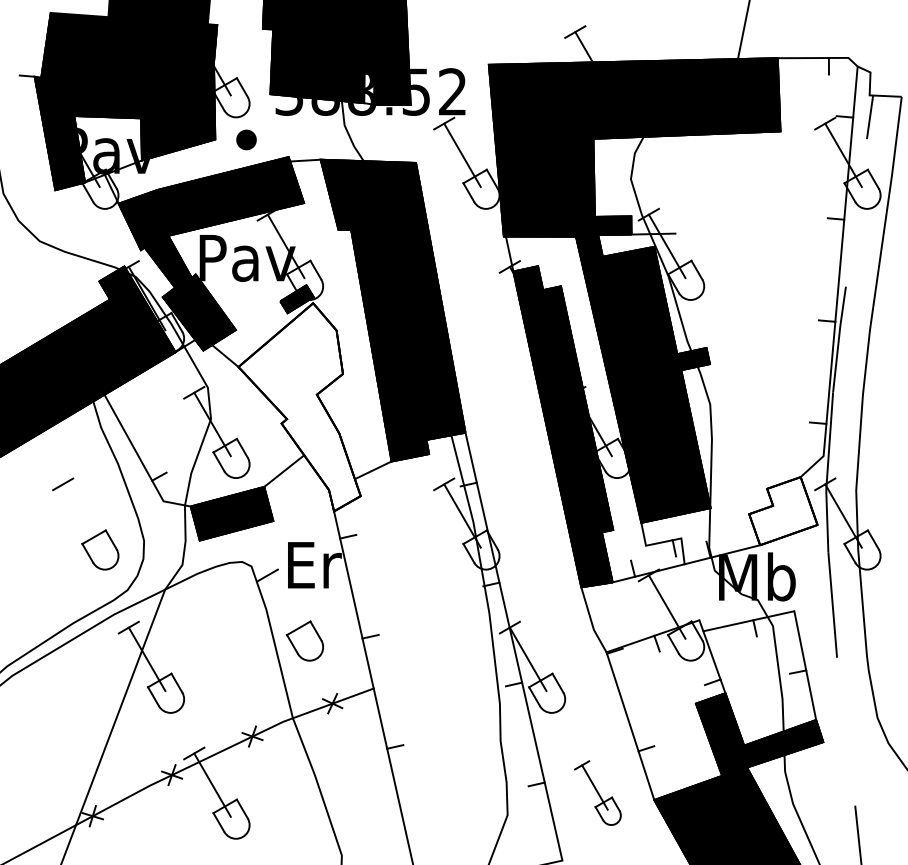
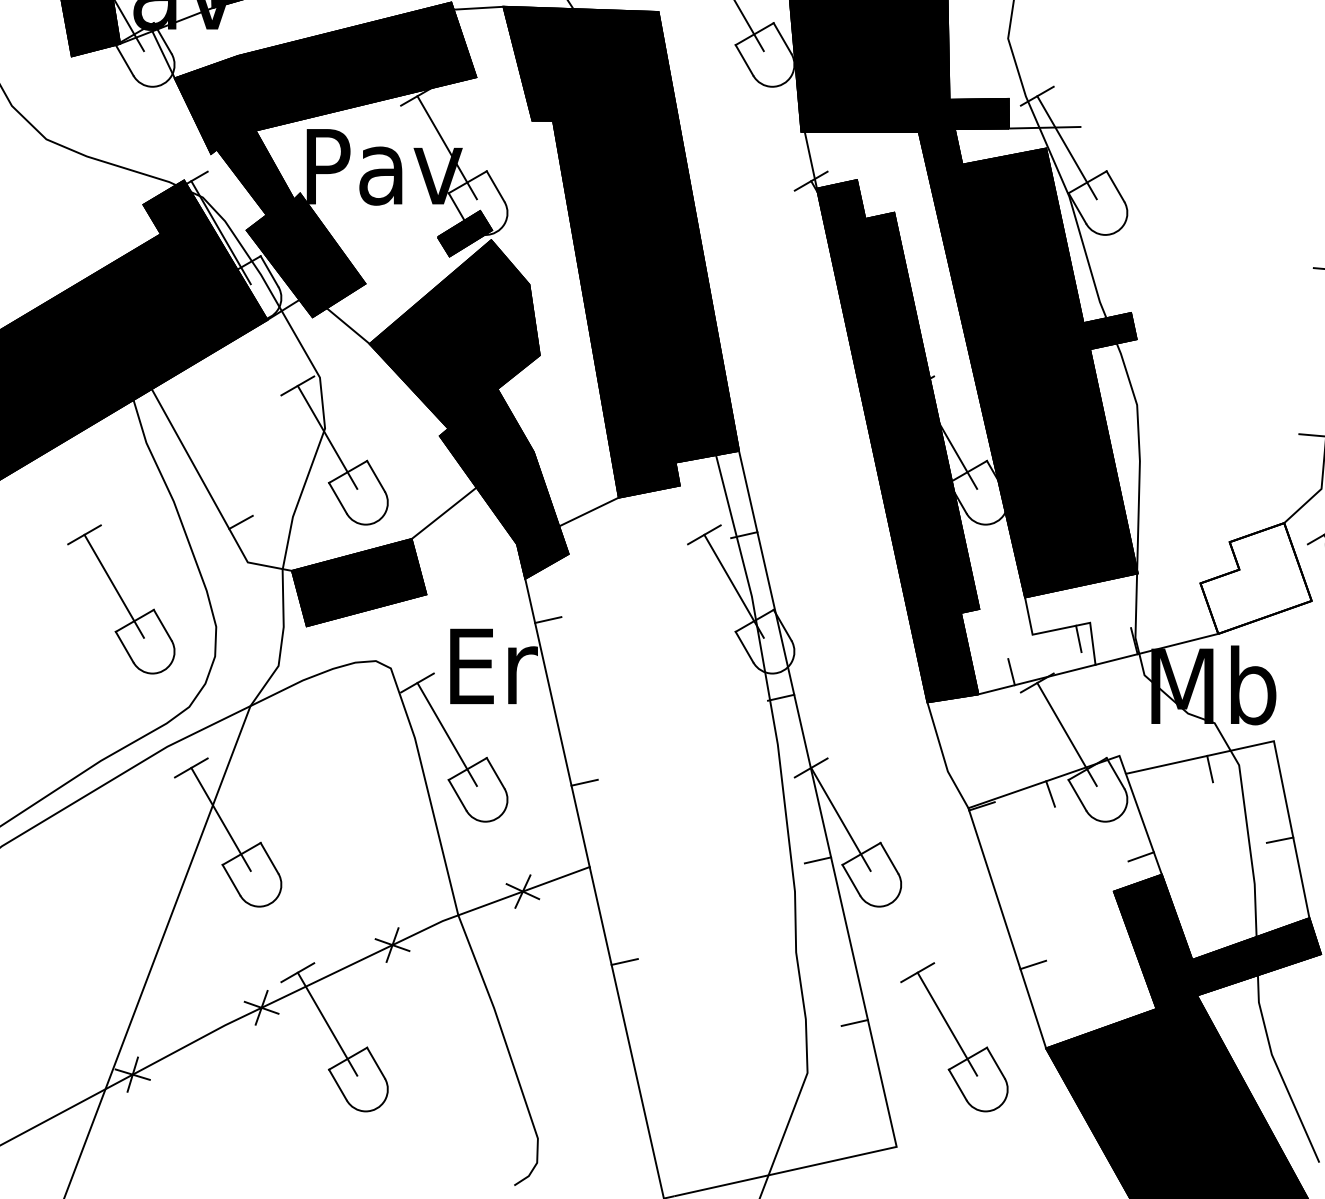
fill: (299, 407) -> (468, 409), added
line: (81, 515) -> (114, 585), added
line: (285, 606) -> (446, 733), added
part: (597, 792) -> (953, 1036), size x1.43

